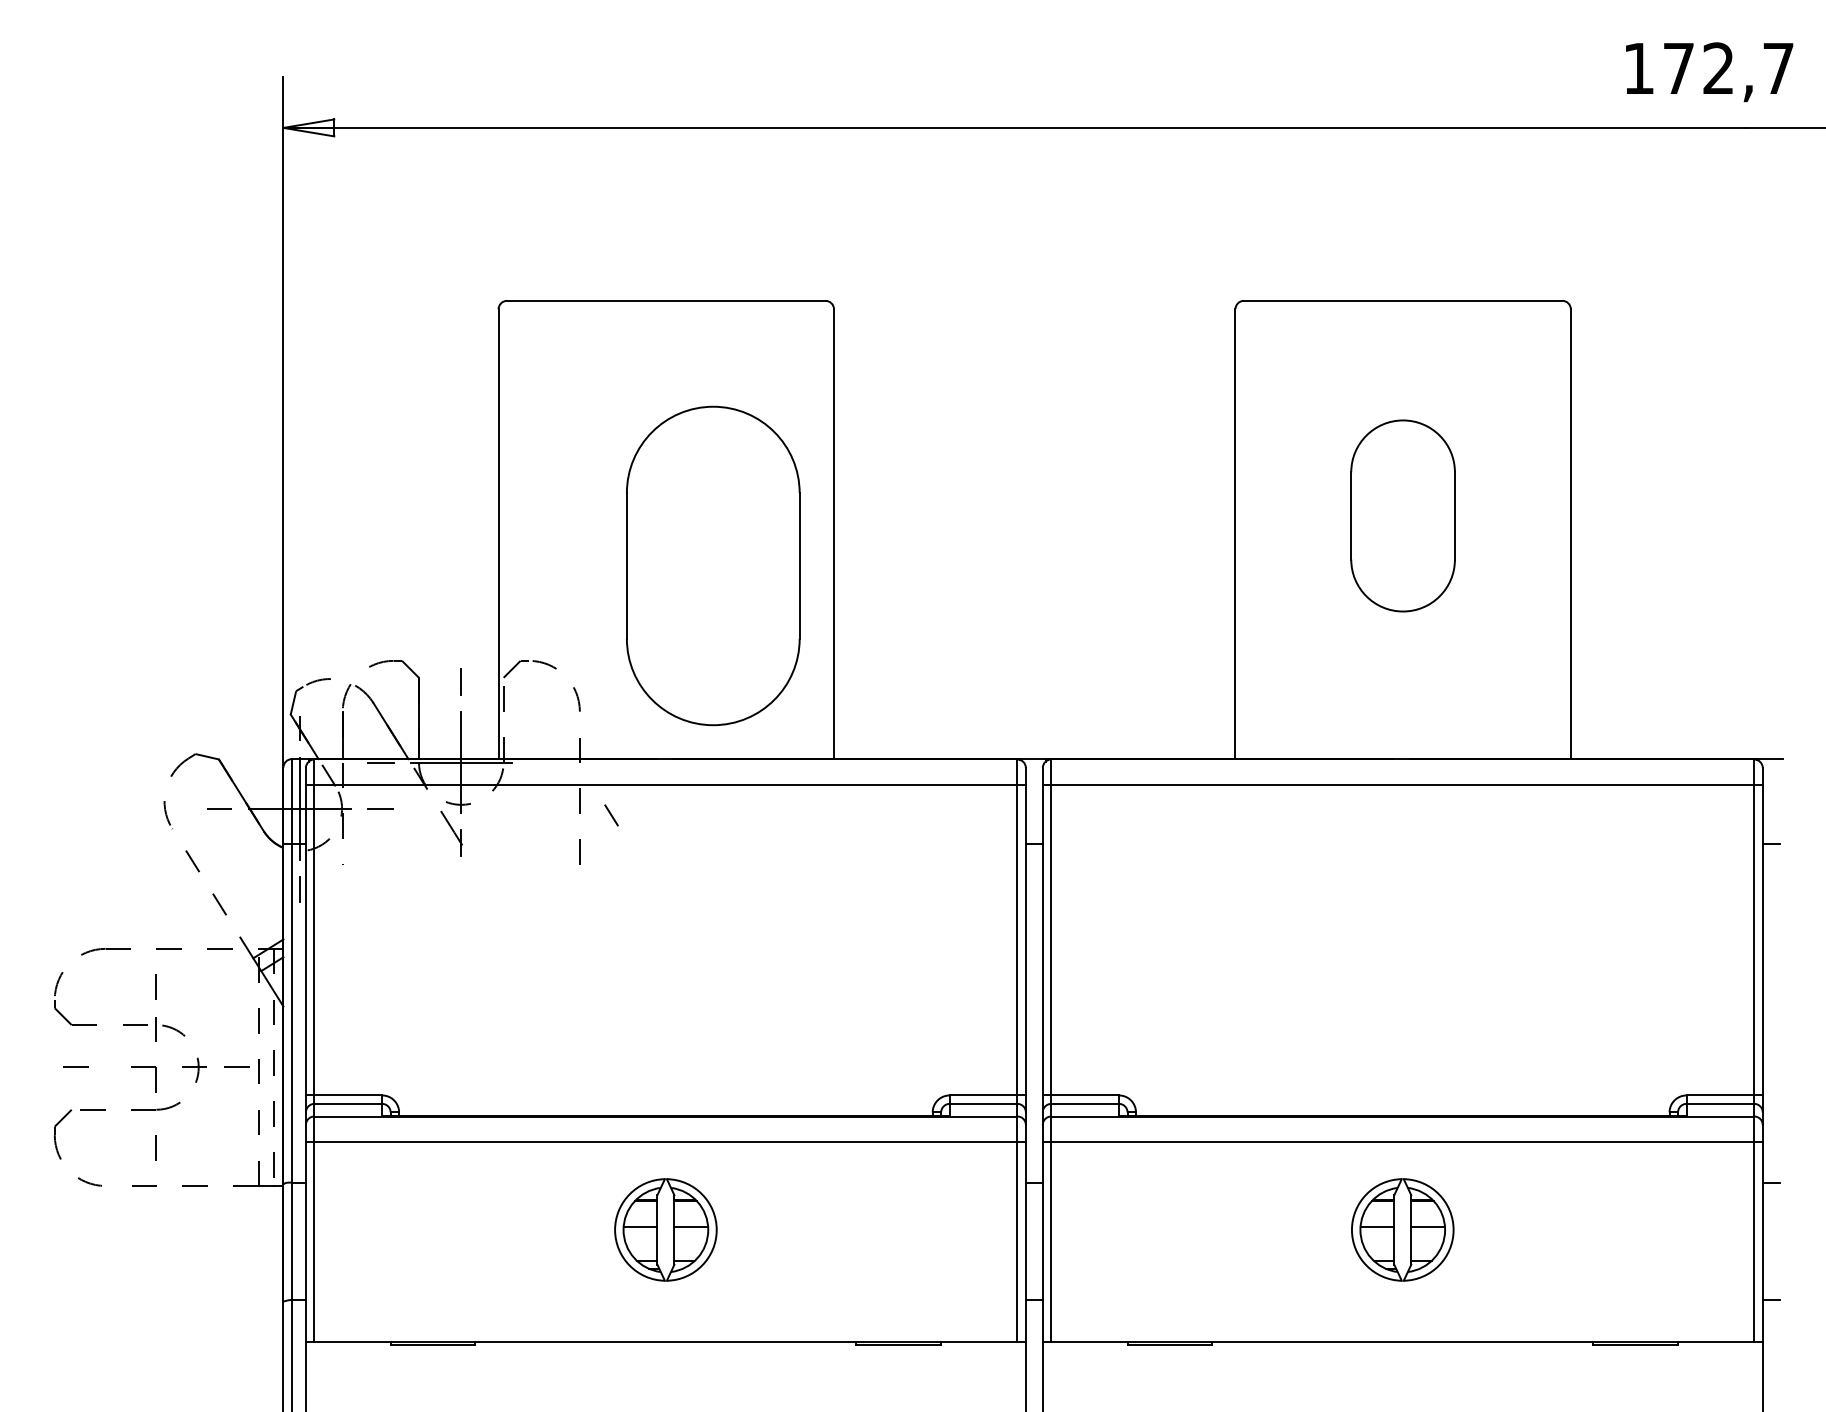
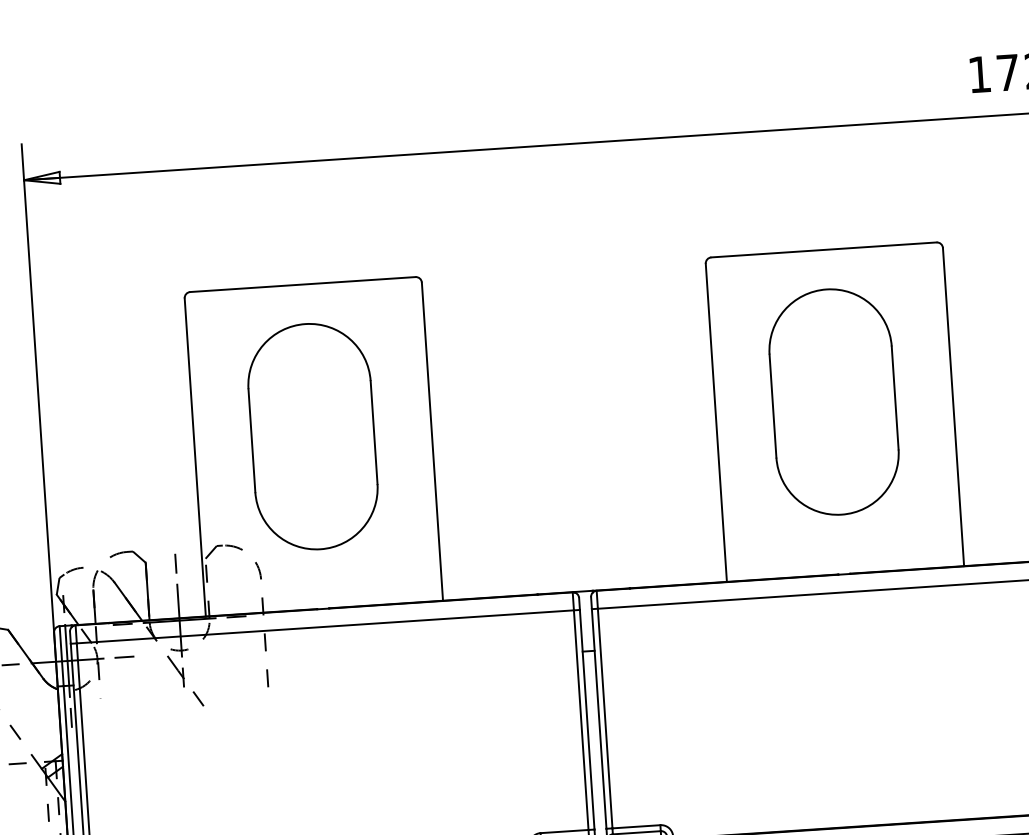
part: (1402, 515) -> (833, 401), size x1.67
part: (713, 565) -> (313, 436), moved
line: (541, 762) -> (236, 616), added
line: (611, 815) -> (198, 698), moved

